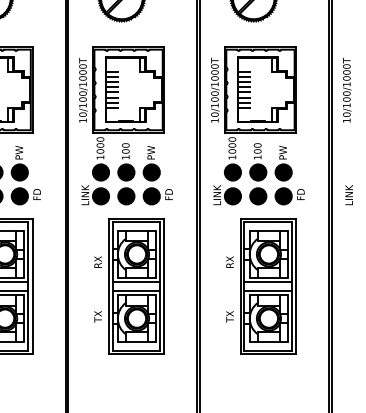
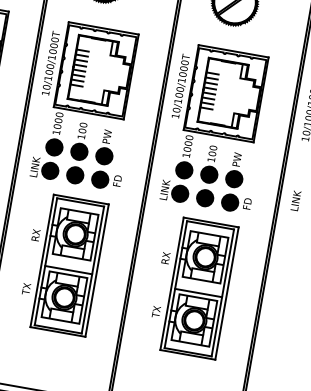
text: (348, 195) -> (295, 201), moved
line: (136, 282) -> (70, 261), removed
line: (268, 282) -> (200, 284), removed

